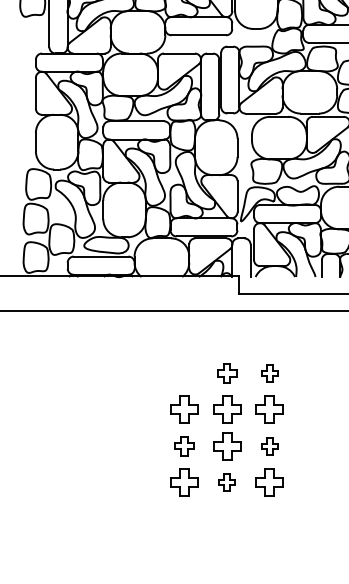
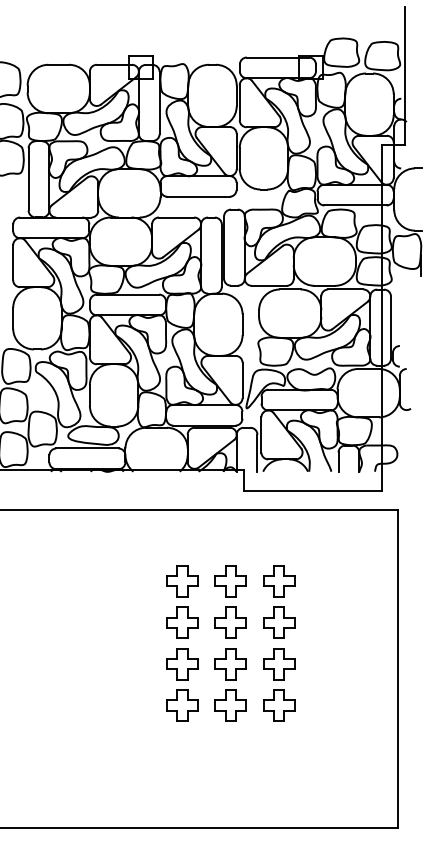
part: (184, 373) -> (182, 581), added
part: (226, 373) -> (230, 581), size x1.43
part: (269, 373) -> (279, 581), size x1.67
part: (184, 446) -> (182, 664), size x1.43
part: (269, 446) -> (279, 664), size x1.67
part: (226, 482) -> (230, 705), size x1.67

